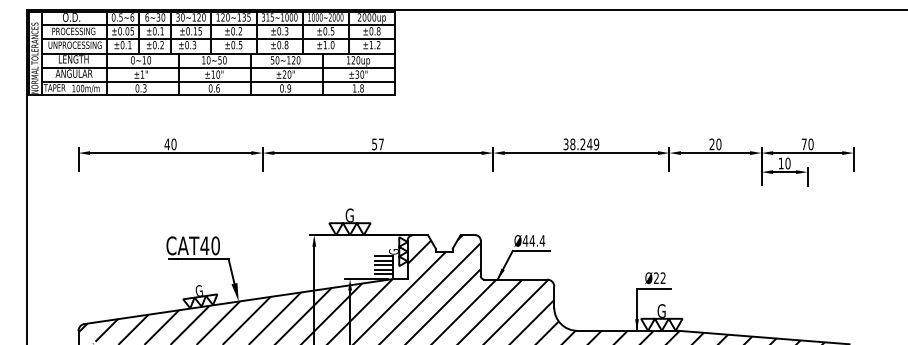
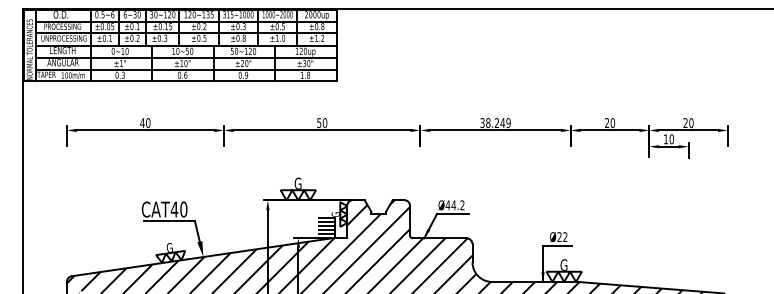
text: (380, 144) -> (324, 123), 57 -> 50
text: (803, 144) -> (684, 123), 70 -> 20
text: (542, 240) -> (462, 204), Ø44.4 -> Ø44.2

